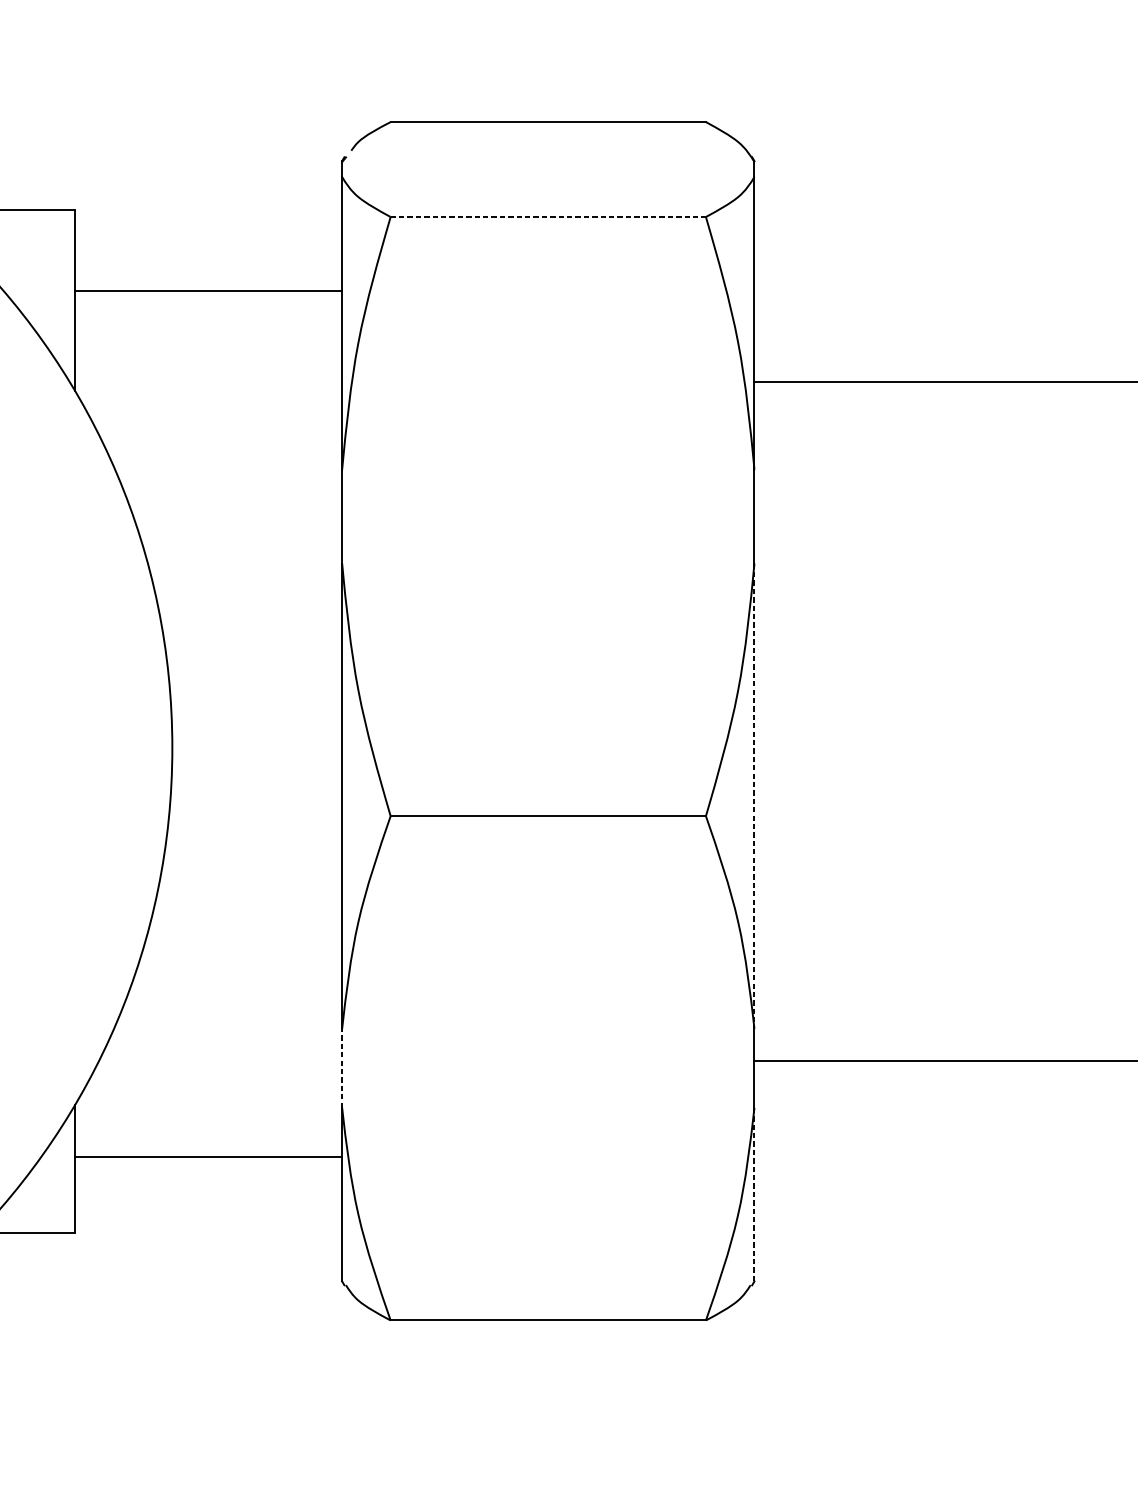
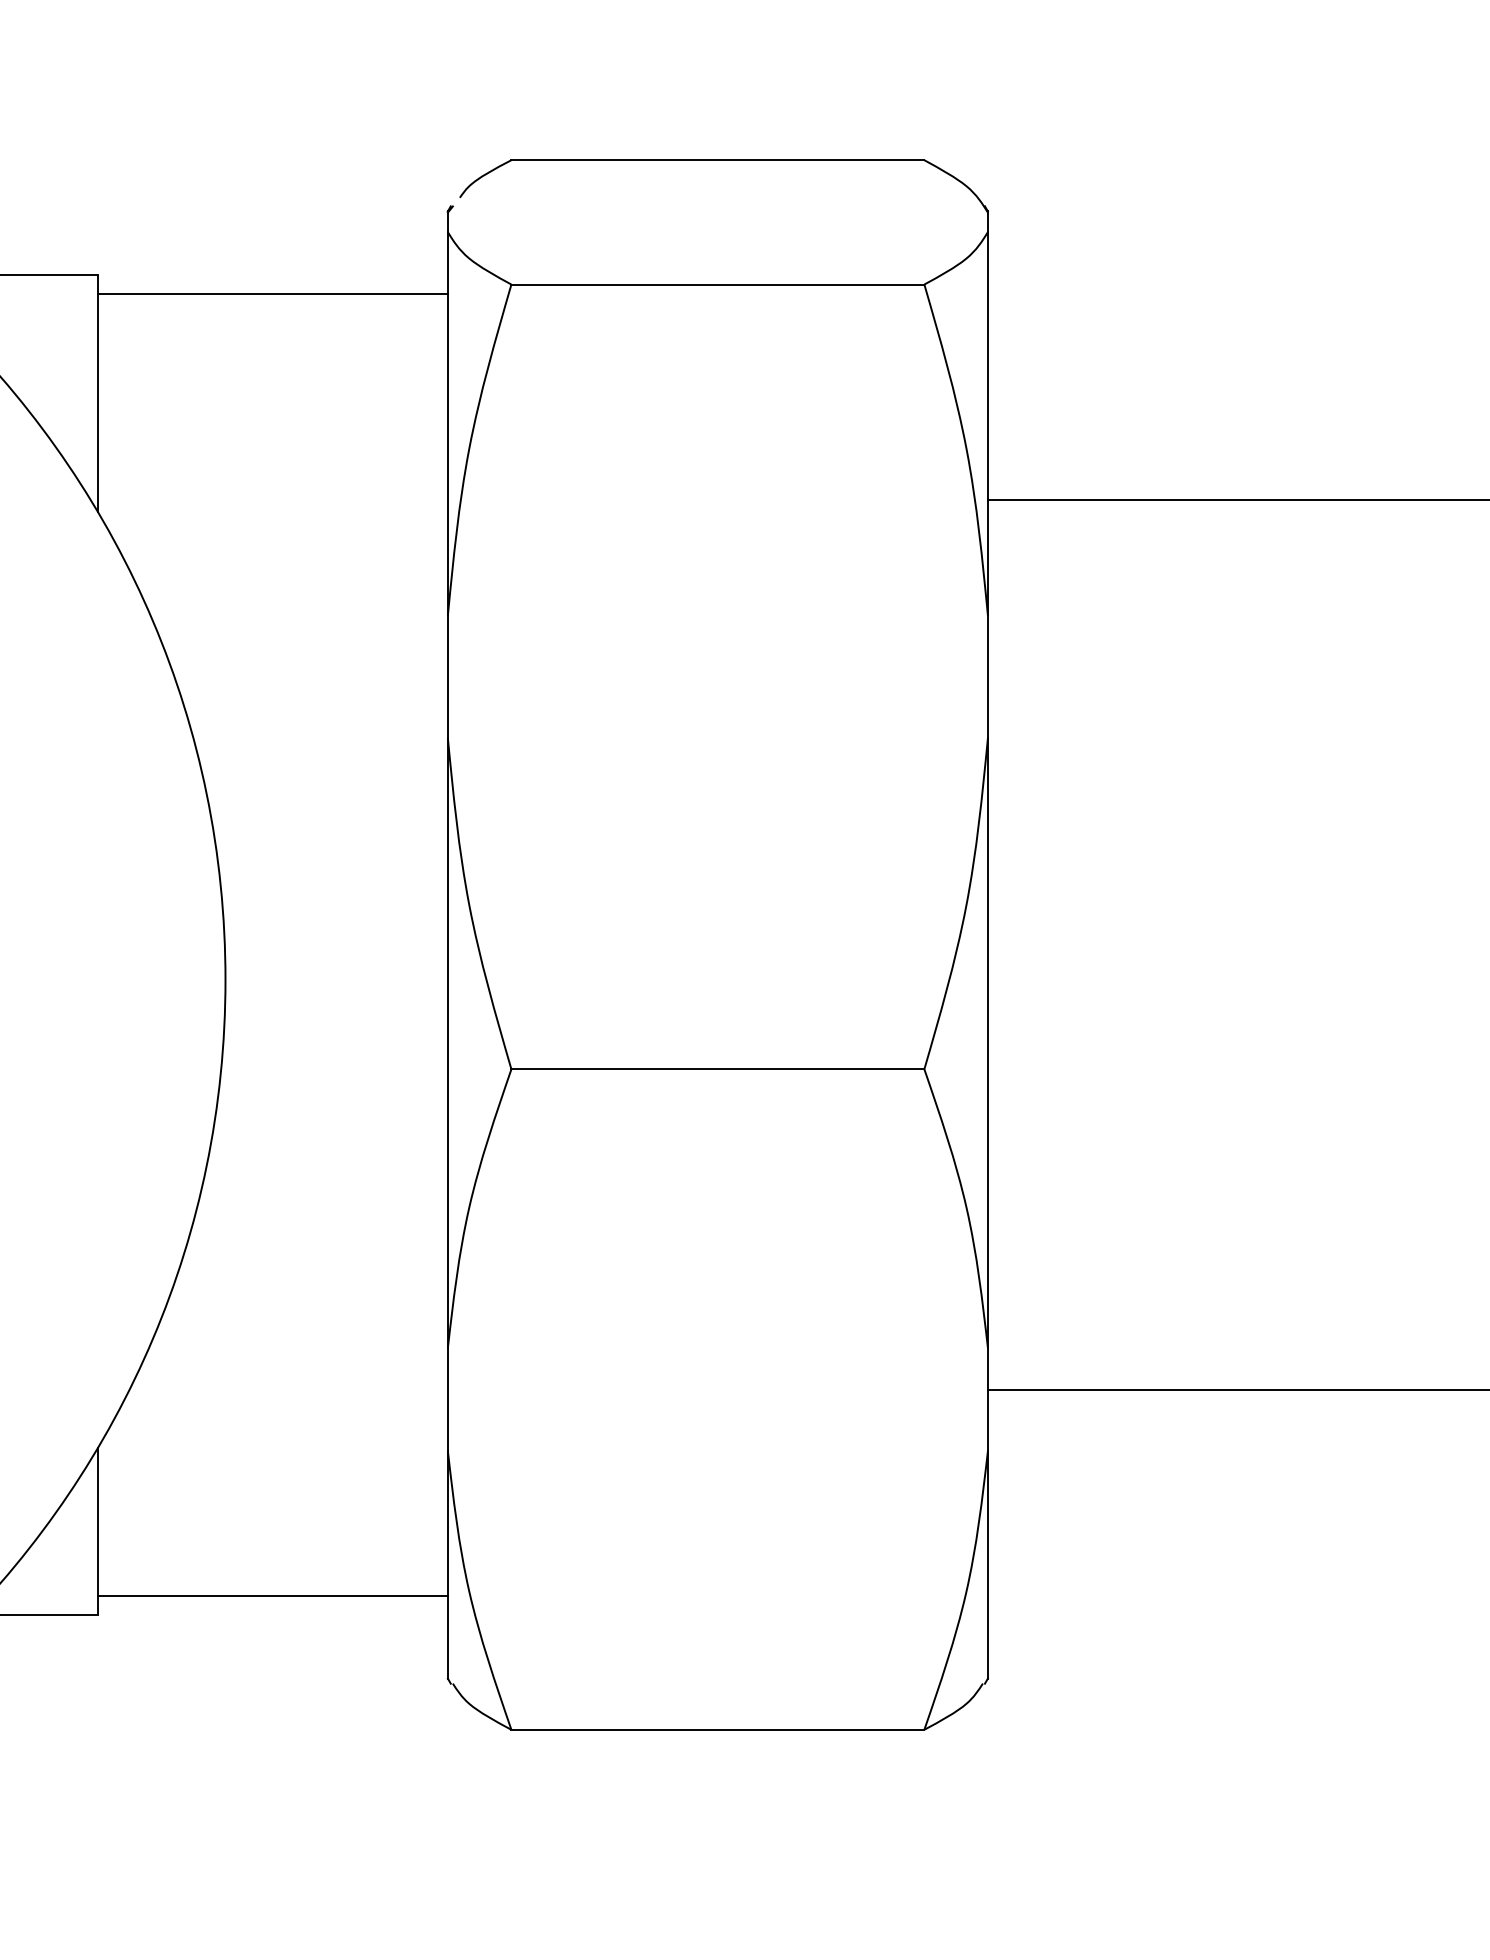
line: (548, 216) -> (718, 284), dashed -> solid
line: (208, 291) -> (272, 293), moved
line: (754, 796) -> (987, 1043), dashed -> solid
line: (341, 1068) -> (447, 1399), dashed -> solid
line: (208, 1157) -> (272, 1596), moved
line: (754, 1194) -> (987, 1564), dashed -> solid

